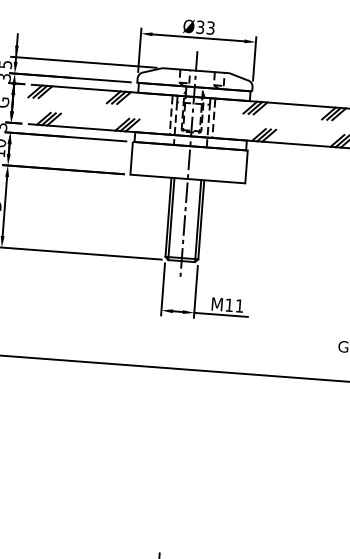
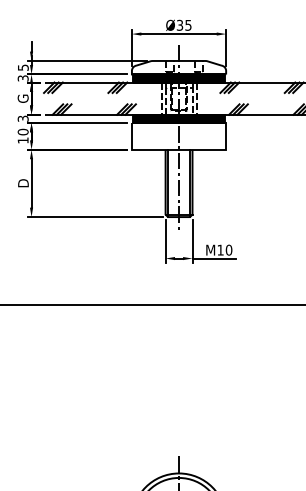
text: (210, 27) -> (188, 24), Ø33 -> Ø35
fill: (193, 92) -> (178, 78), added
fill: (190, 140) -> (178, 118), added
text: (239, 305) -> (228, 249), M11 -> M10

